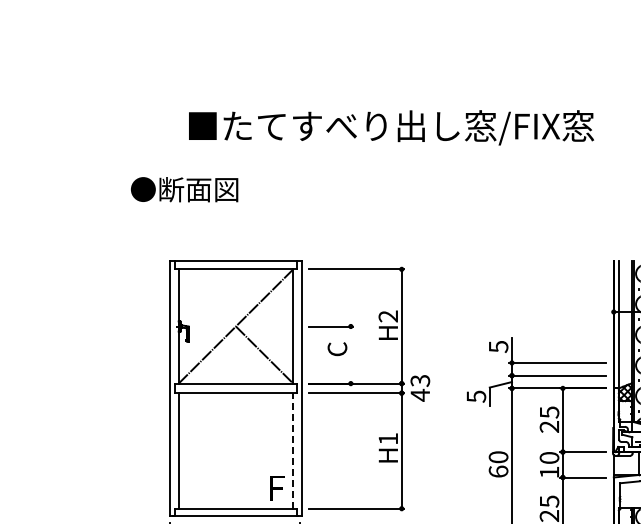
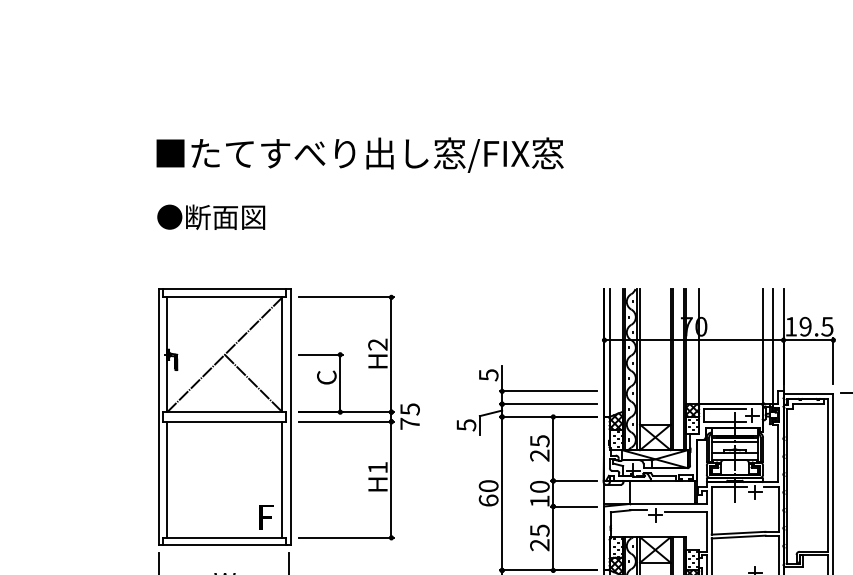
text: (390, 127) -> (359, 154), moved
text: (184, 188) -> (211, 216), moved
line: (351, 355) -> (340, 383), added
text: (419, 387) -> (409, 416), 43 -> 75
line: (293, 450) -> (282, 479), dashed -> solid

